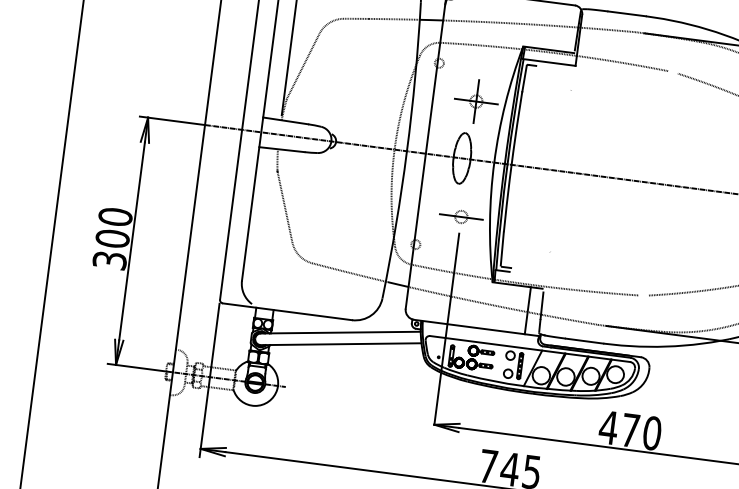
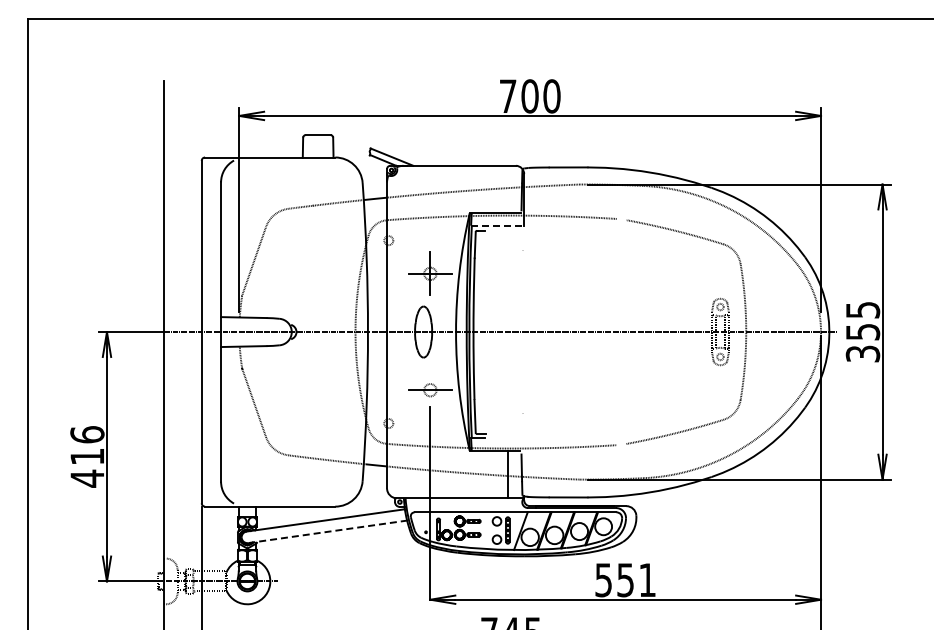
line: (549, 62) -> (497, 225), solid -> dashed
text: (112, 238) -> (87, 456), 300 -> 416
line: (342, 343) -> (328, 531), solid -> dashed
text: (630, 430) -> (625, 580), 470 -> 551

